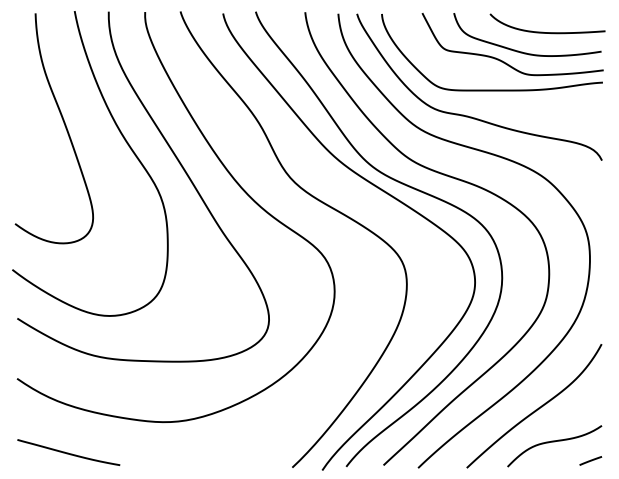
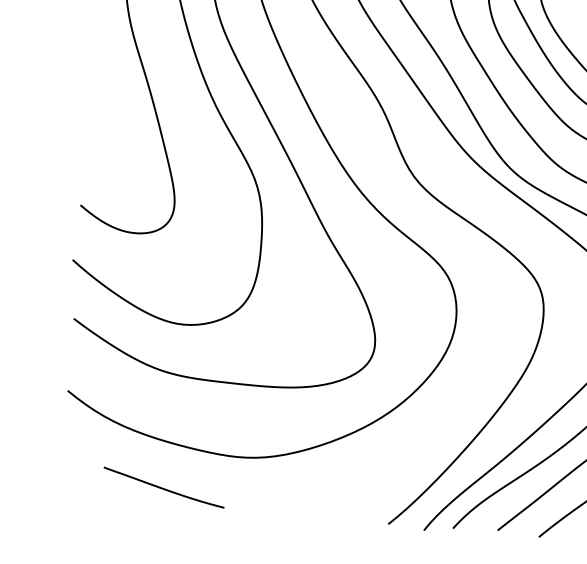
curve: (68, 452) -> (163, 487), moved

